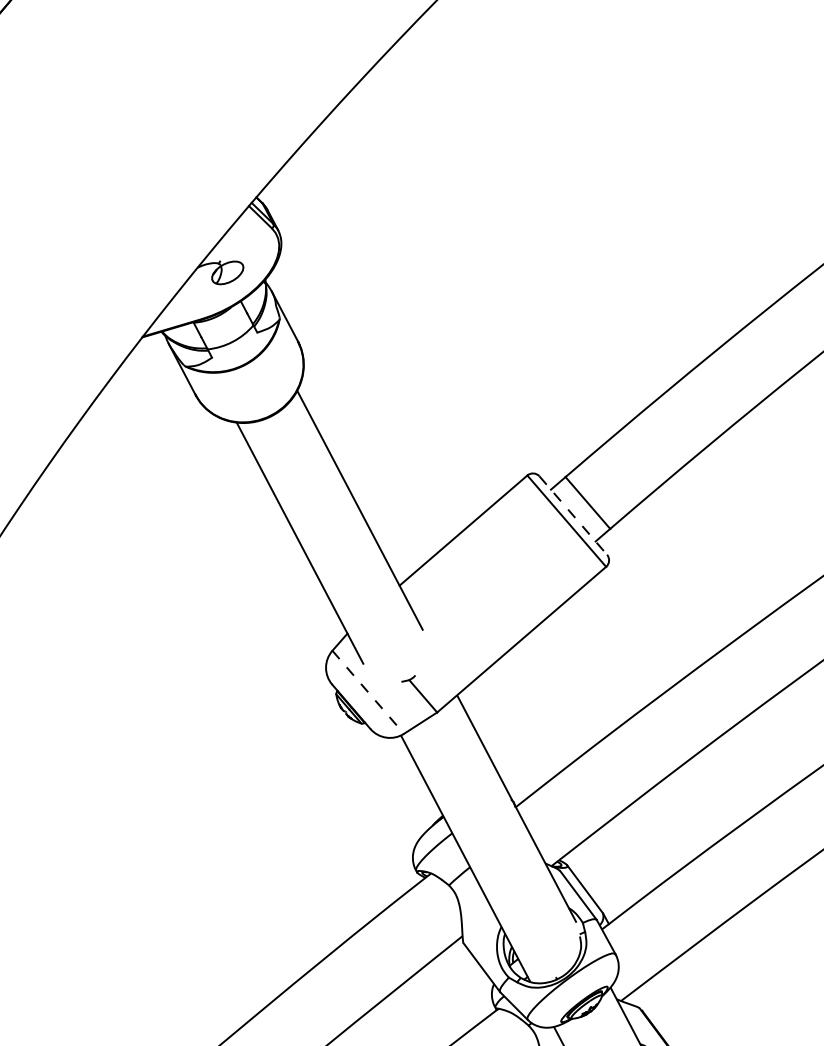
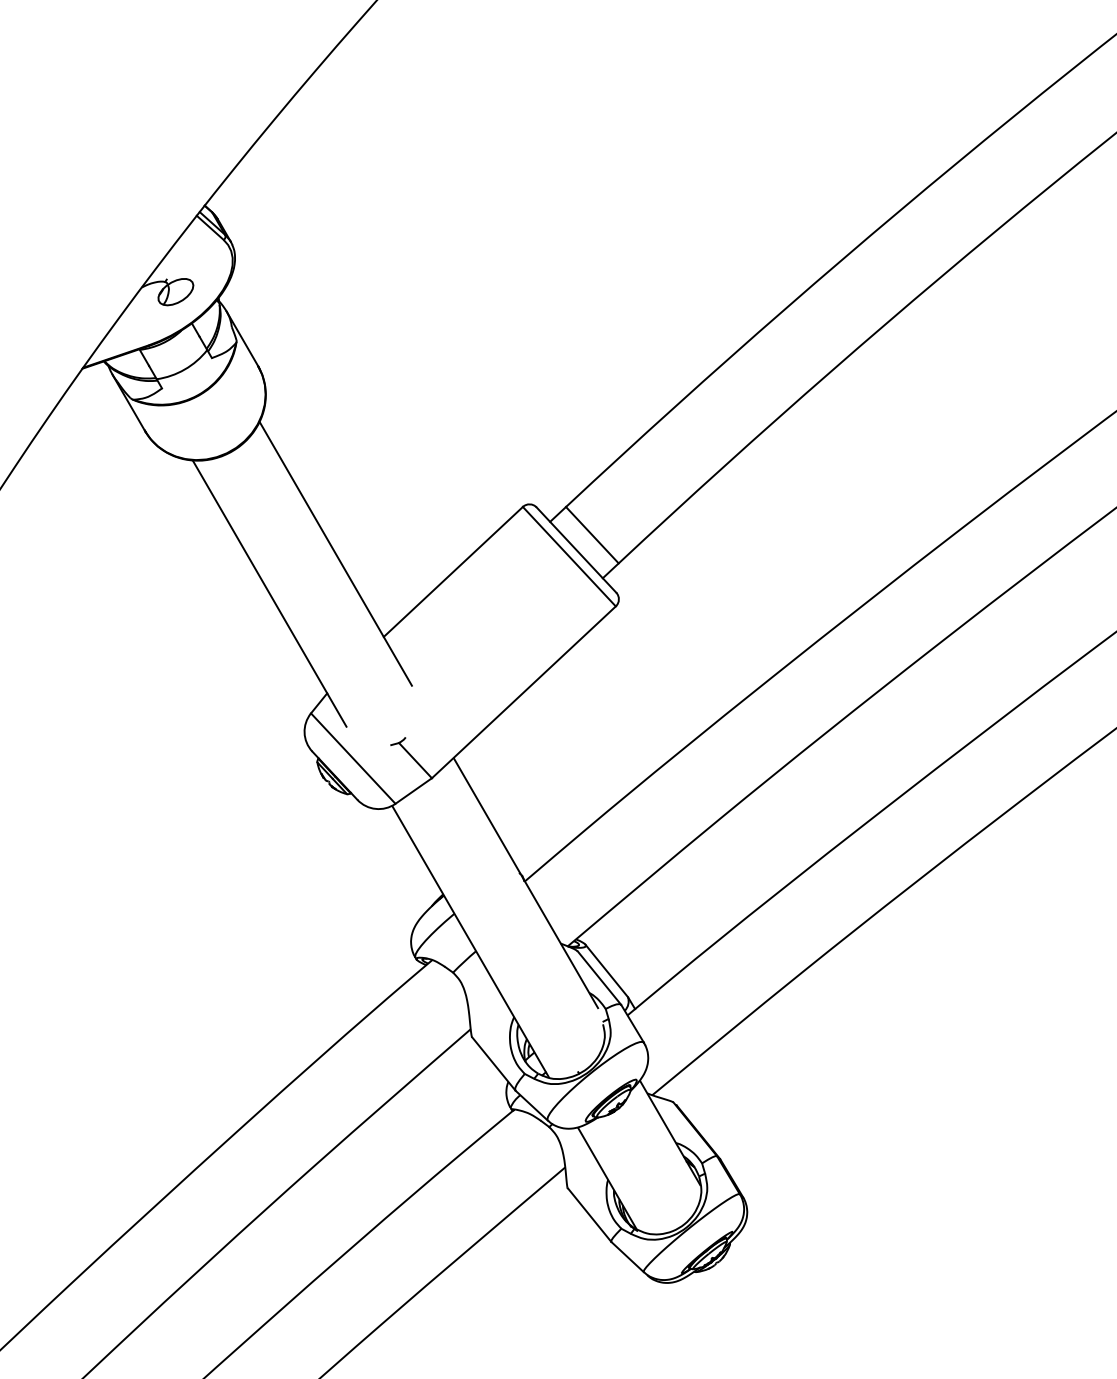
line: (573, 515) -> (576, 550), dashed -> solid
line: (368, 692) -> (353, 758), dashed -> solid

